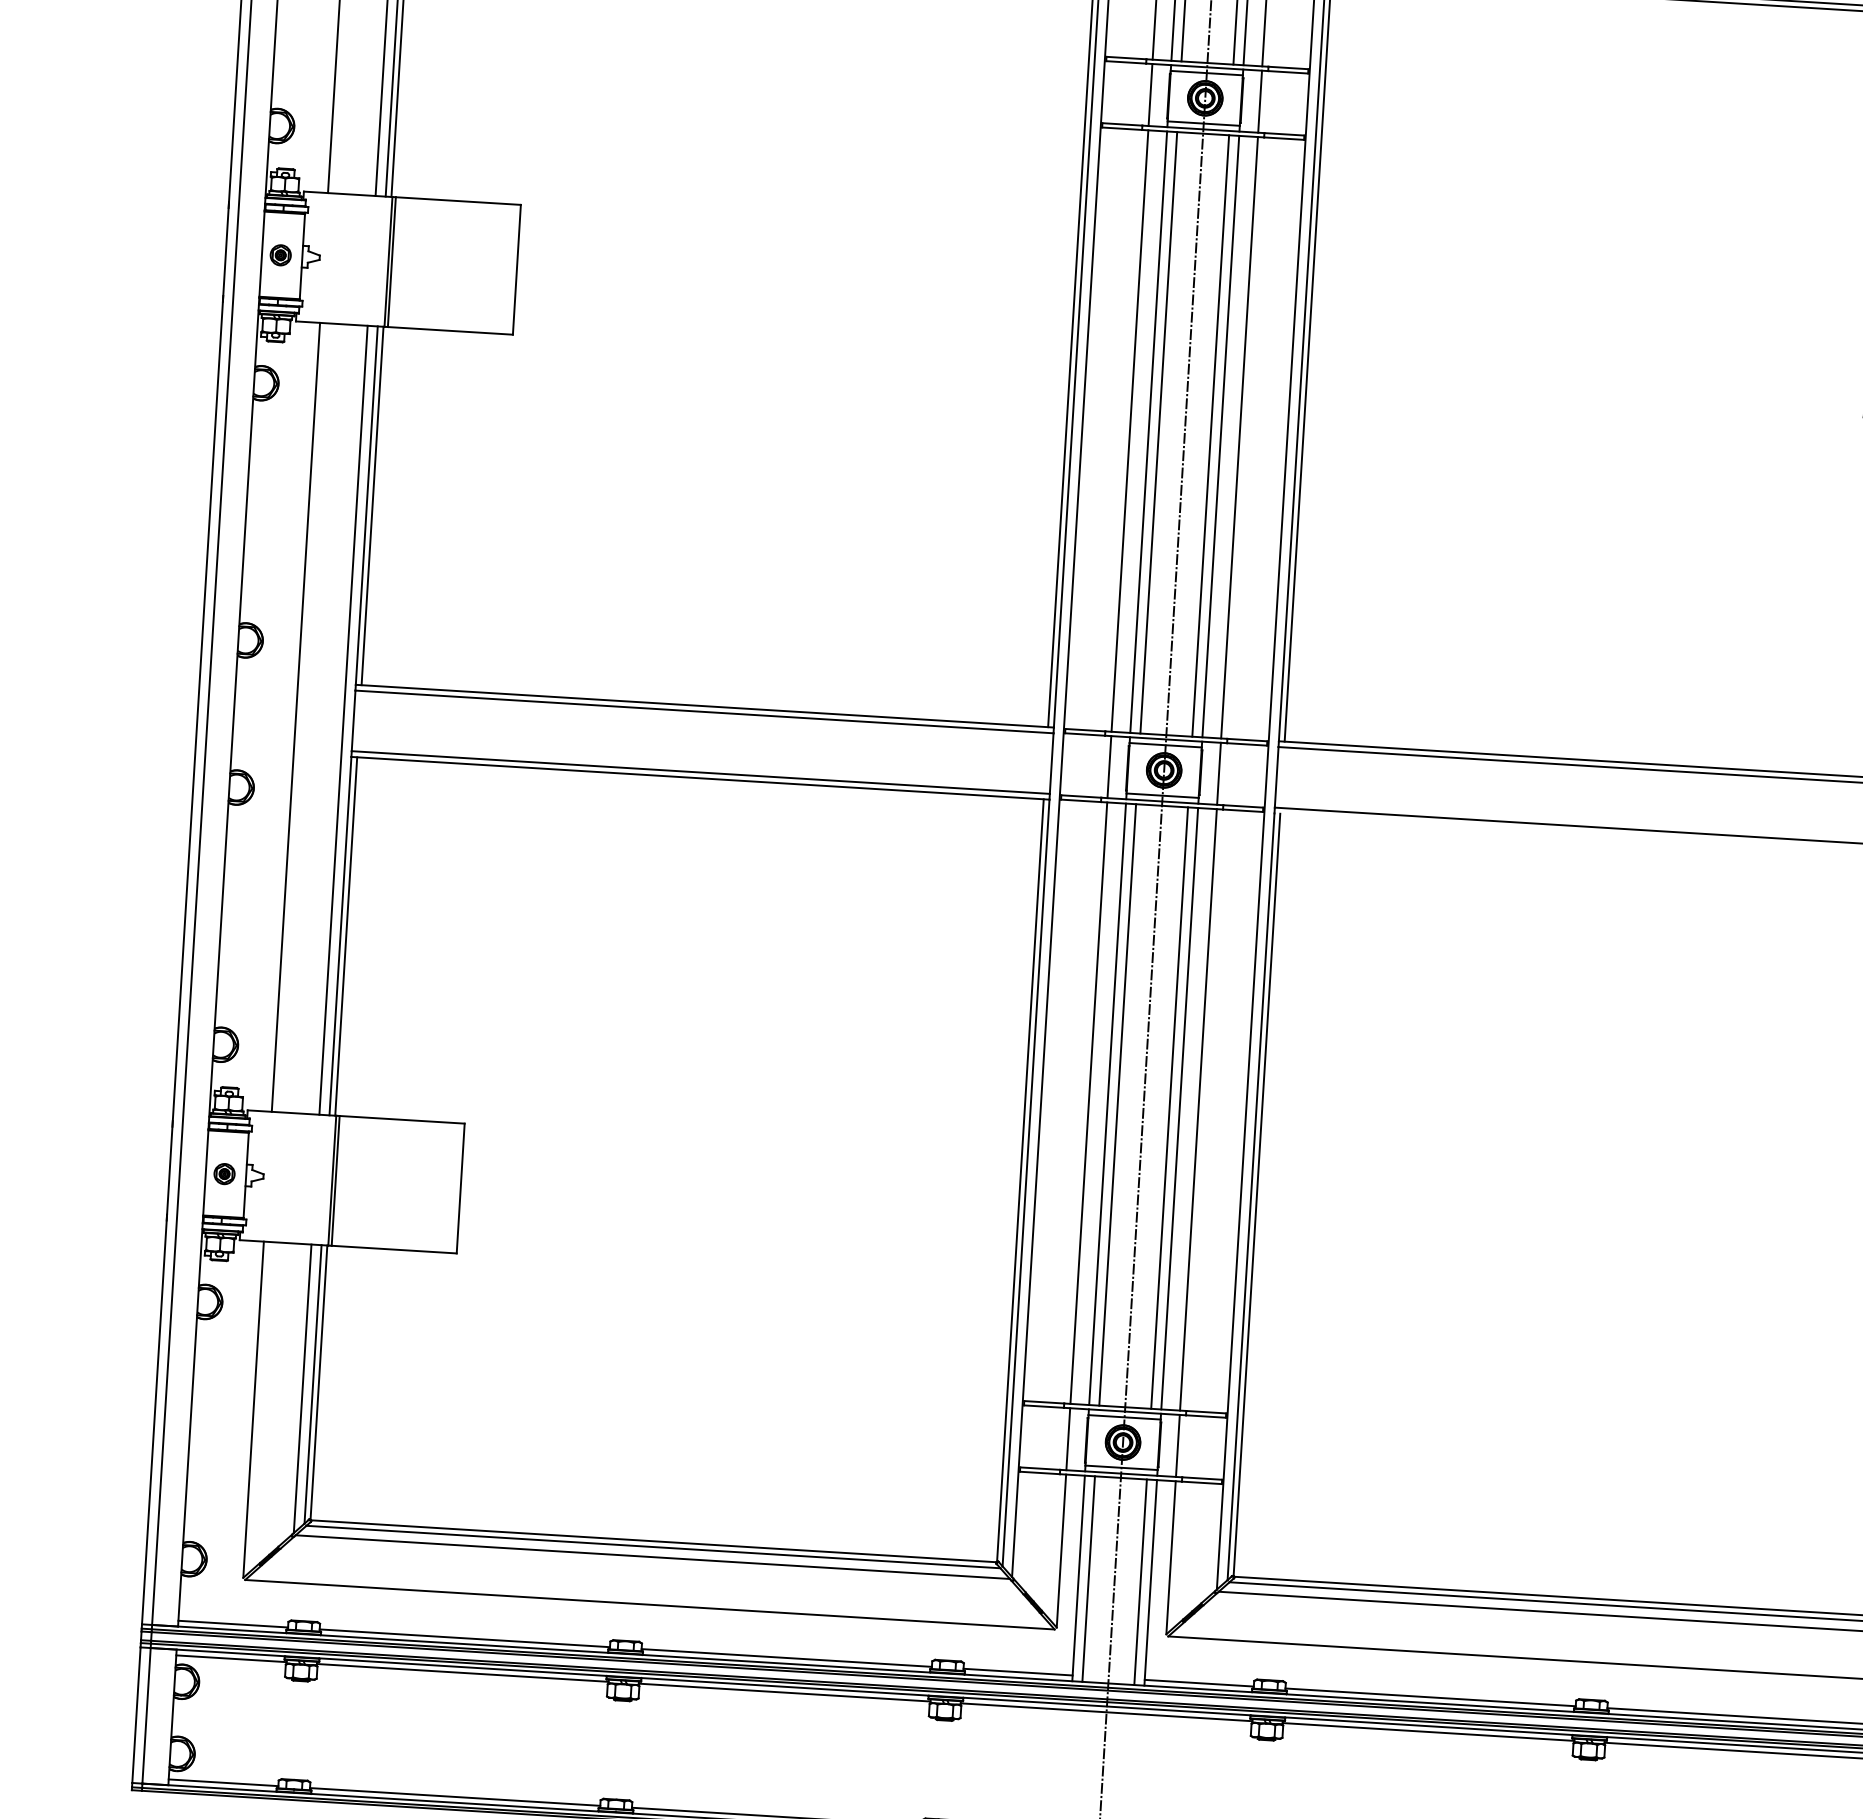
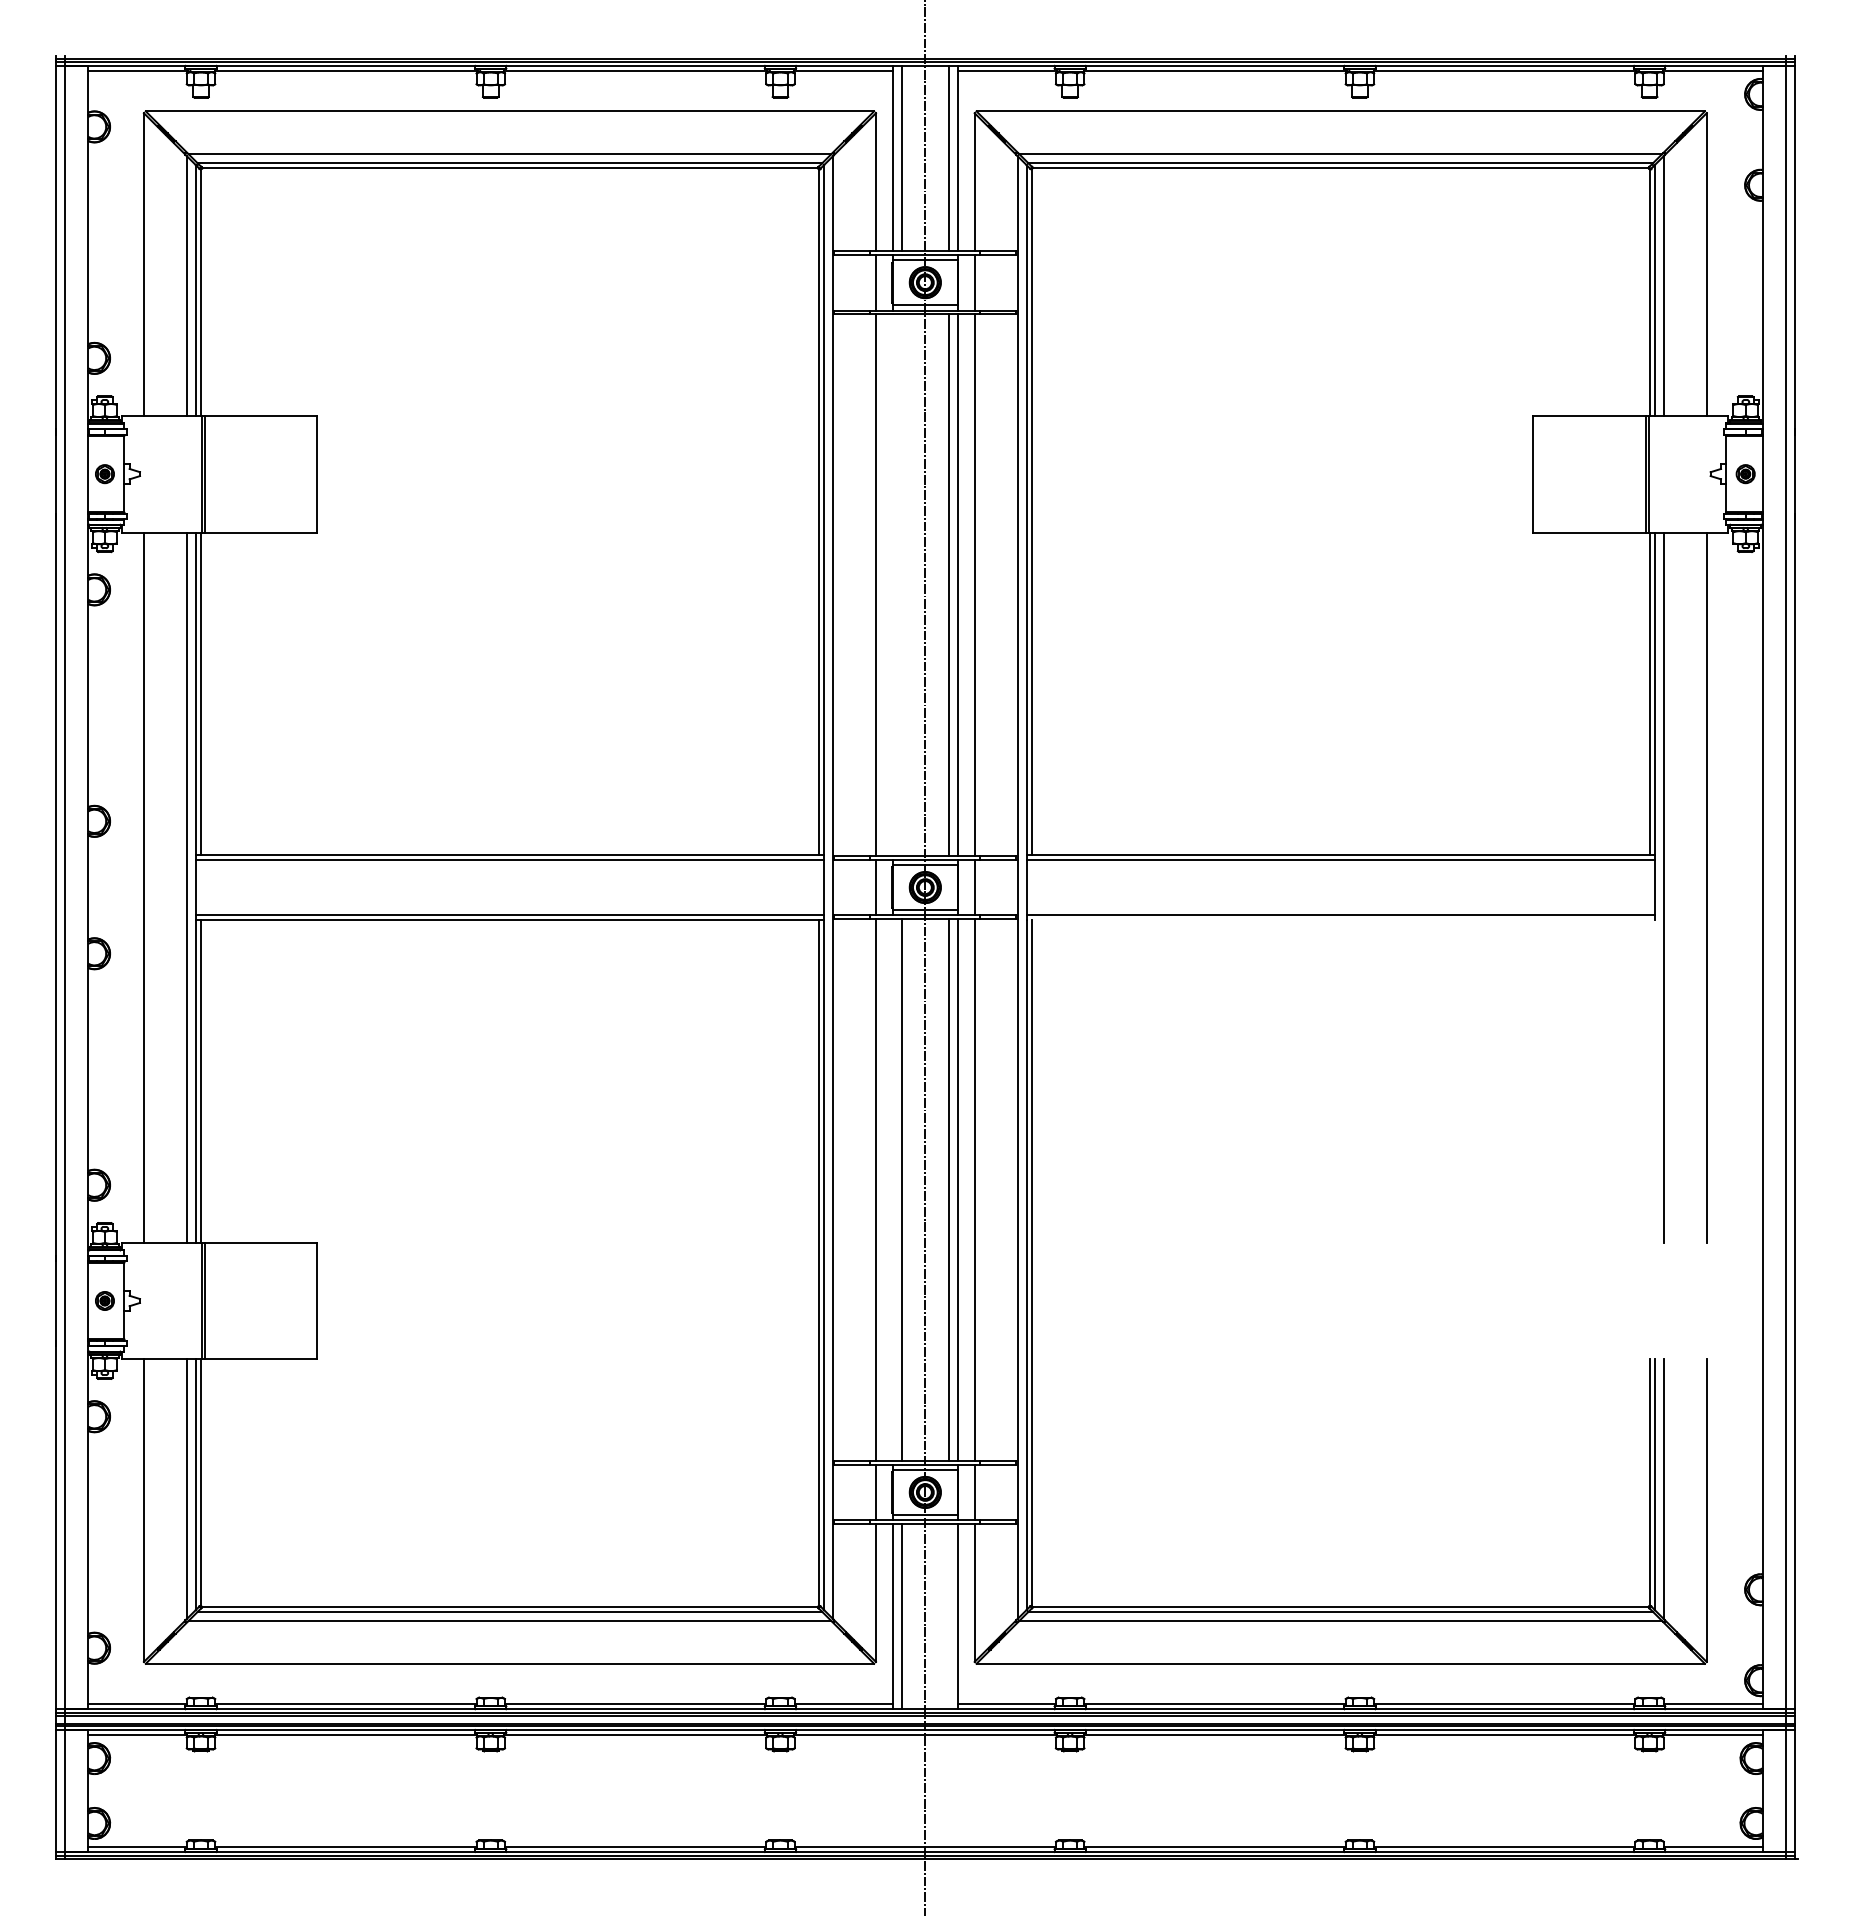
line: (1148, 431) -> (892, 584), removed
line: (1158, 432) -> (901, 584), removed
line: (1107, 1103) -> (892, 1189), removed
line: (1140, 1581) -> (948, 1616), removed

